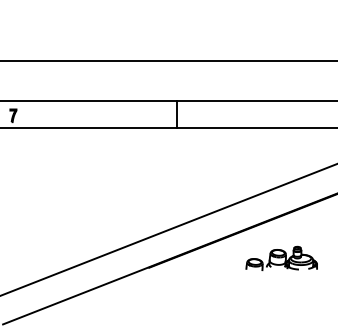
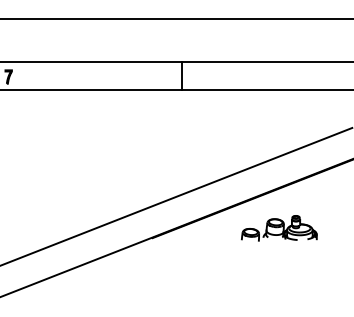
part: (281, 257) -> (279, 227), moved

